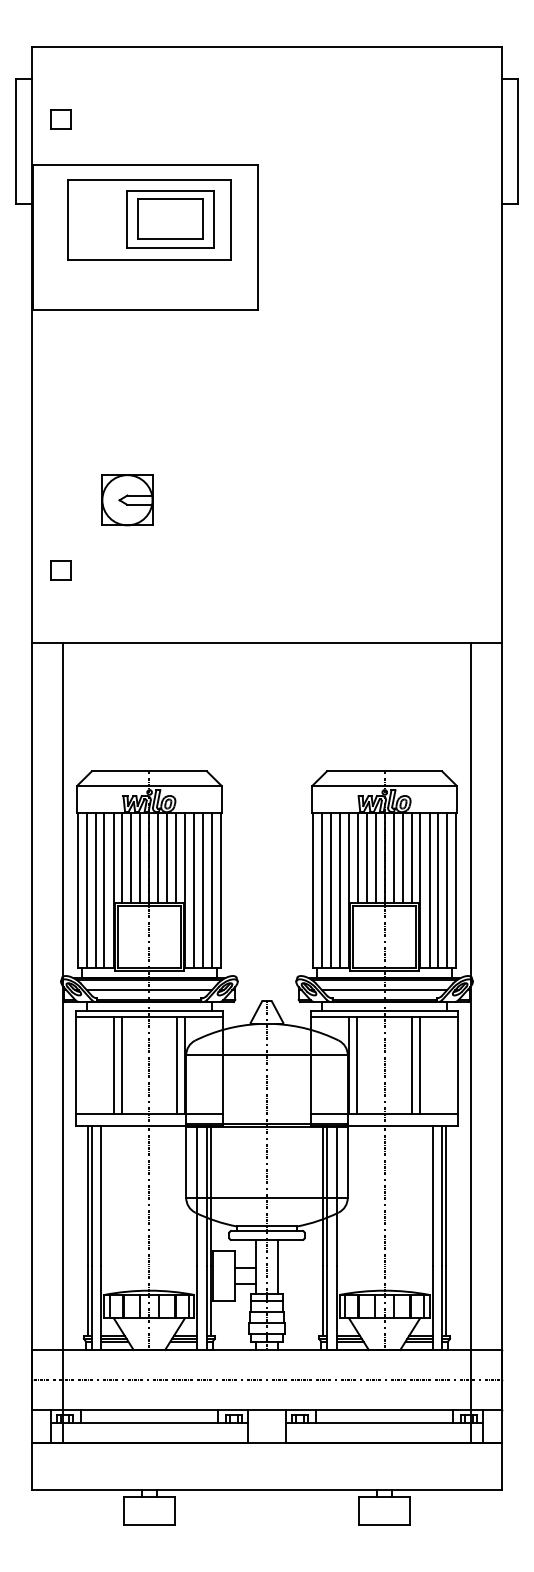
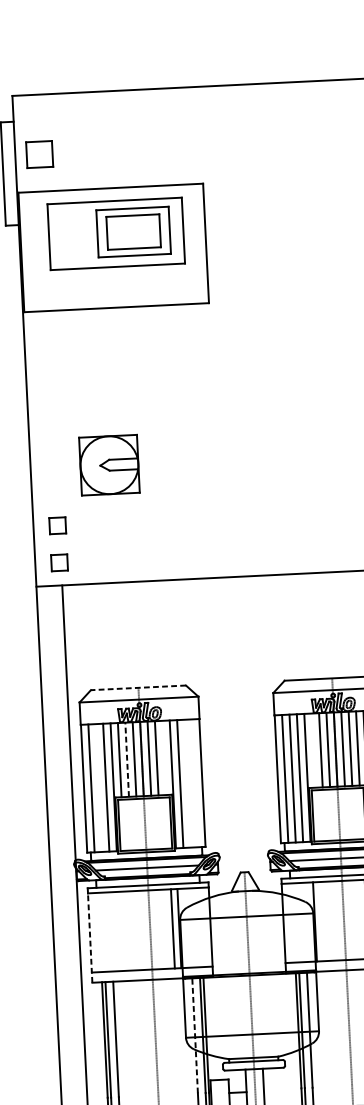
part: (60, 119) -> (38, 154), size x1.6
part: (127, 500) -> (109, 465), size x1.4
part: (60, 615) -> (58, 562), added
line: (149, 771) -> (138, 687), solid -> dashed
line: (131, 857) -> (127, 759), solid -> dashed
line: (176, 857) -> (164, 757), removed
line: (357, 857) -> (313, 750), removed
line: (95, 890) -> (98, 788), removed
line: (203, 890) -> (187, 783), removed
line: (212, 890) -> (195, 783), removed
line: (114, 1065) -> (121, 931), removed
line: (121, 1065) -> (127, 931), removed
line: (357, 1065) -> (321, 921), removed
line: (76, 1071) -> (90, 937), solid -> dashed
line: (197, 1195) -> (195, 1035), solid -> dashed

